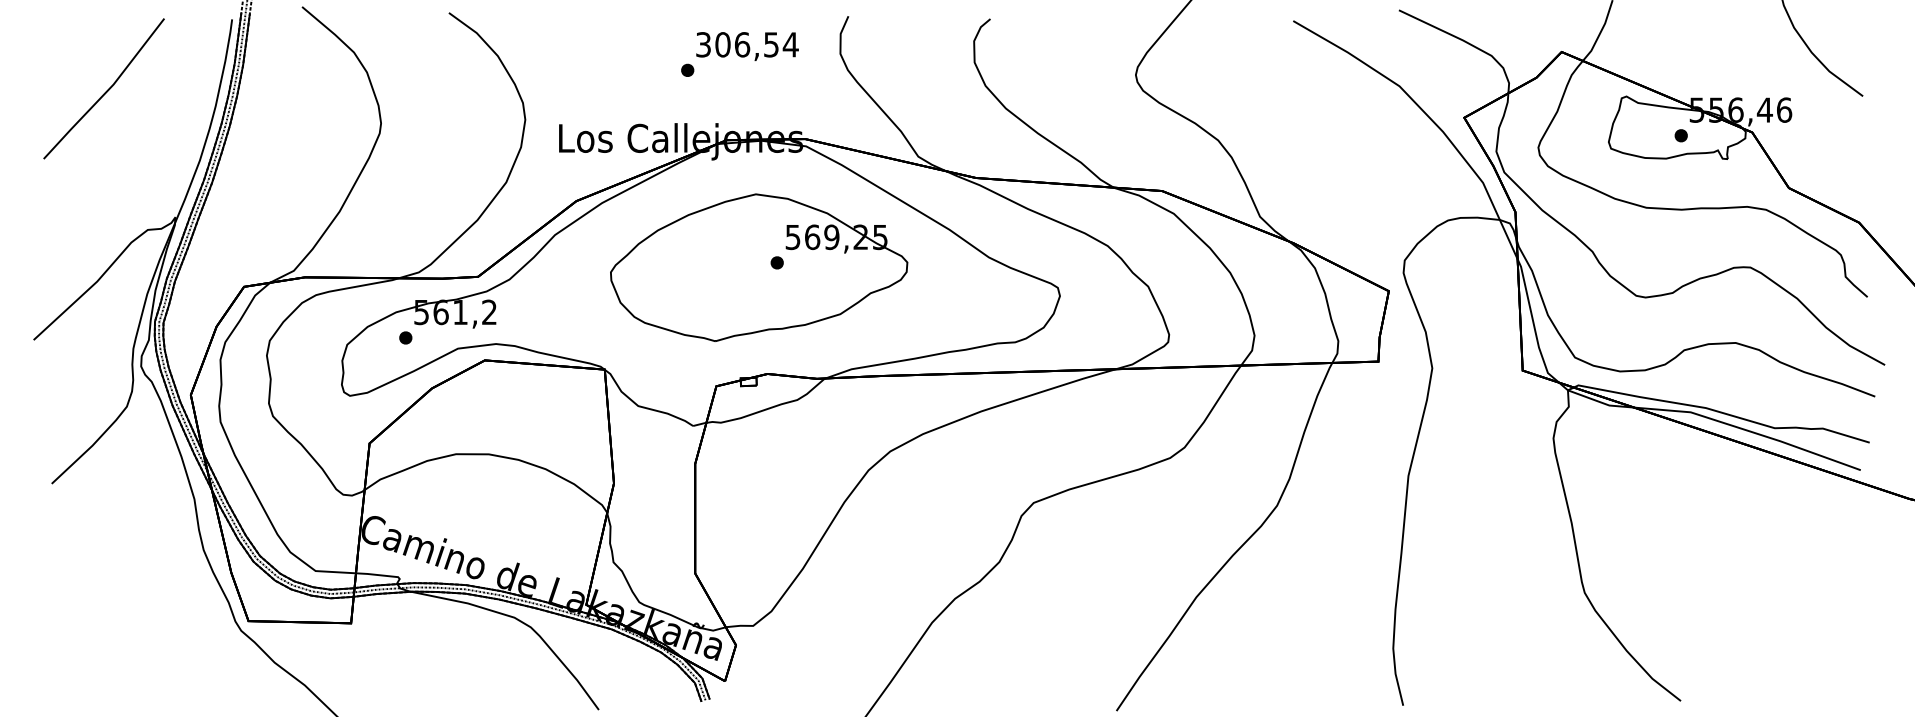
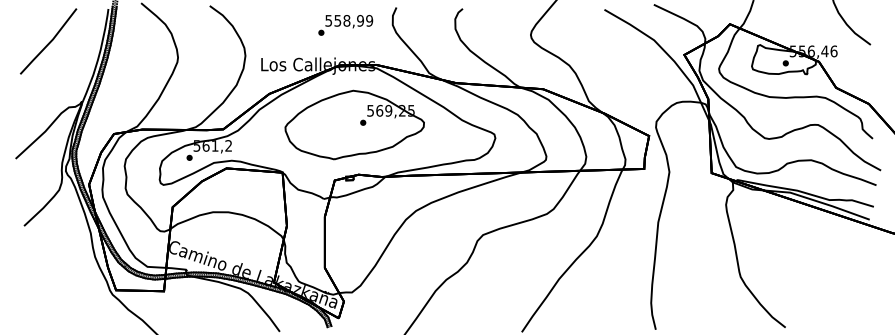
text: (747, 44) -> (349, 20), 306,54 -> 558,99

